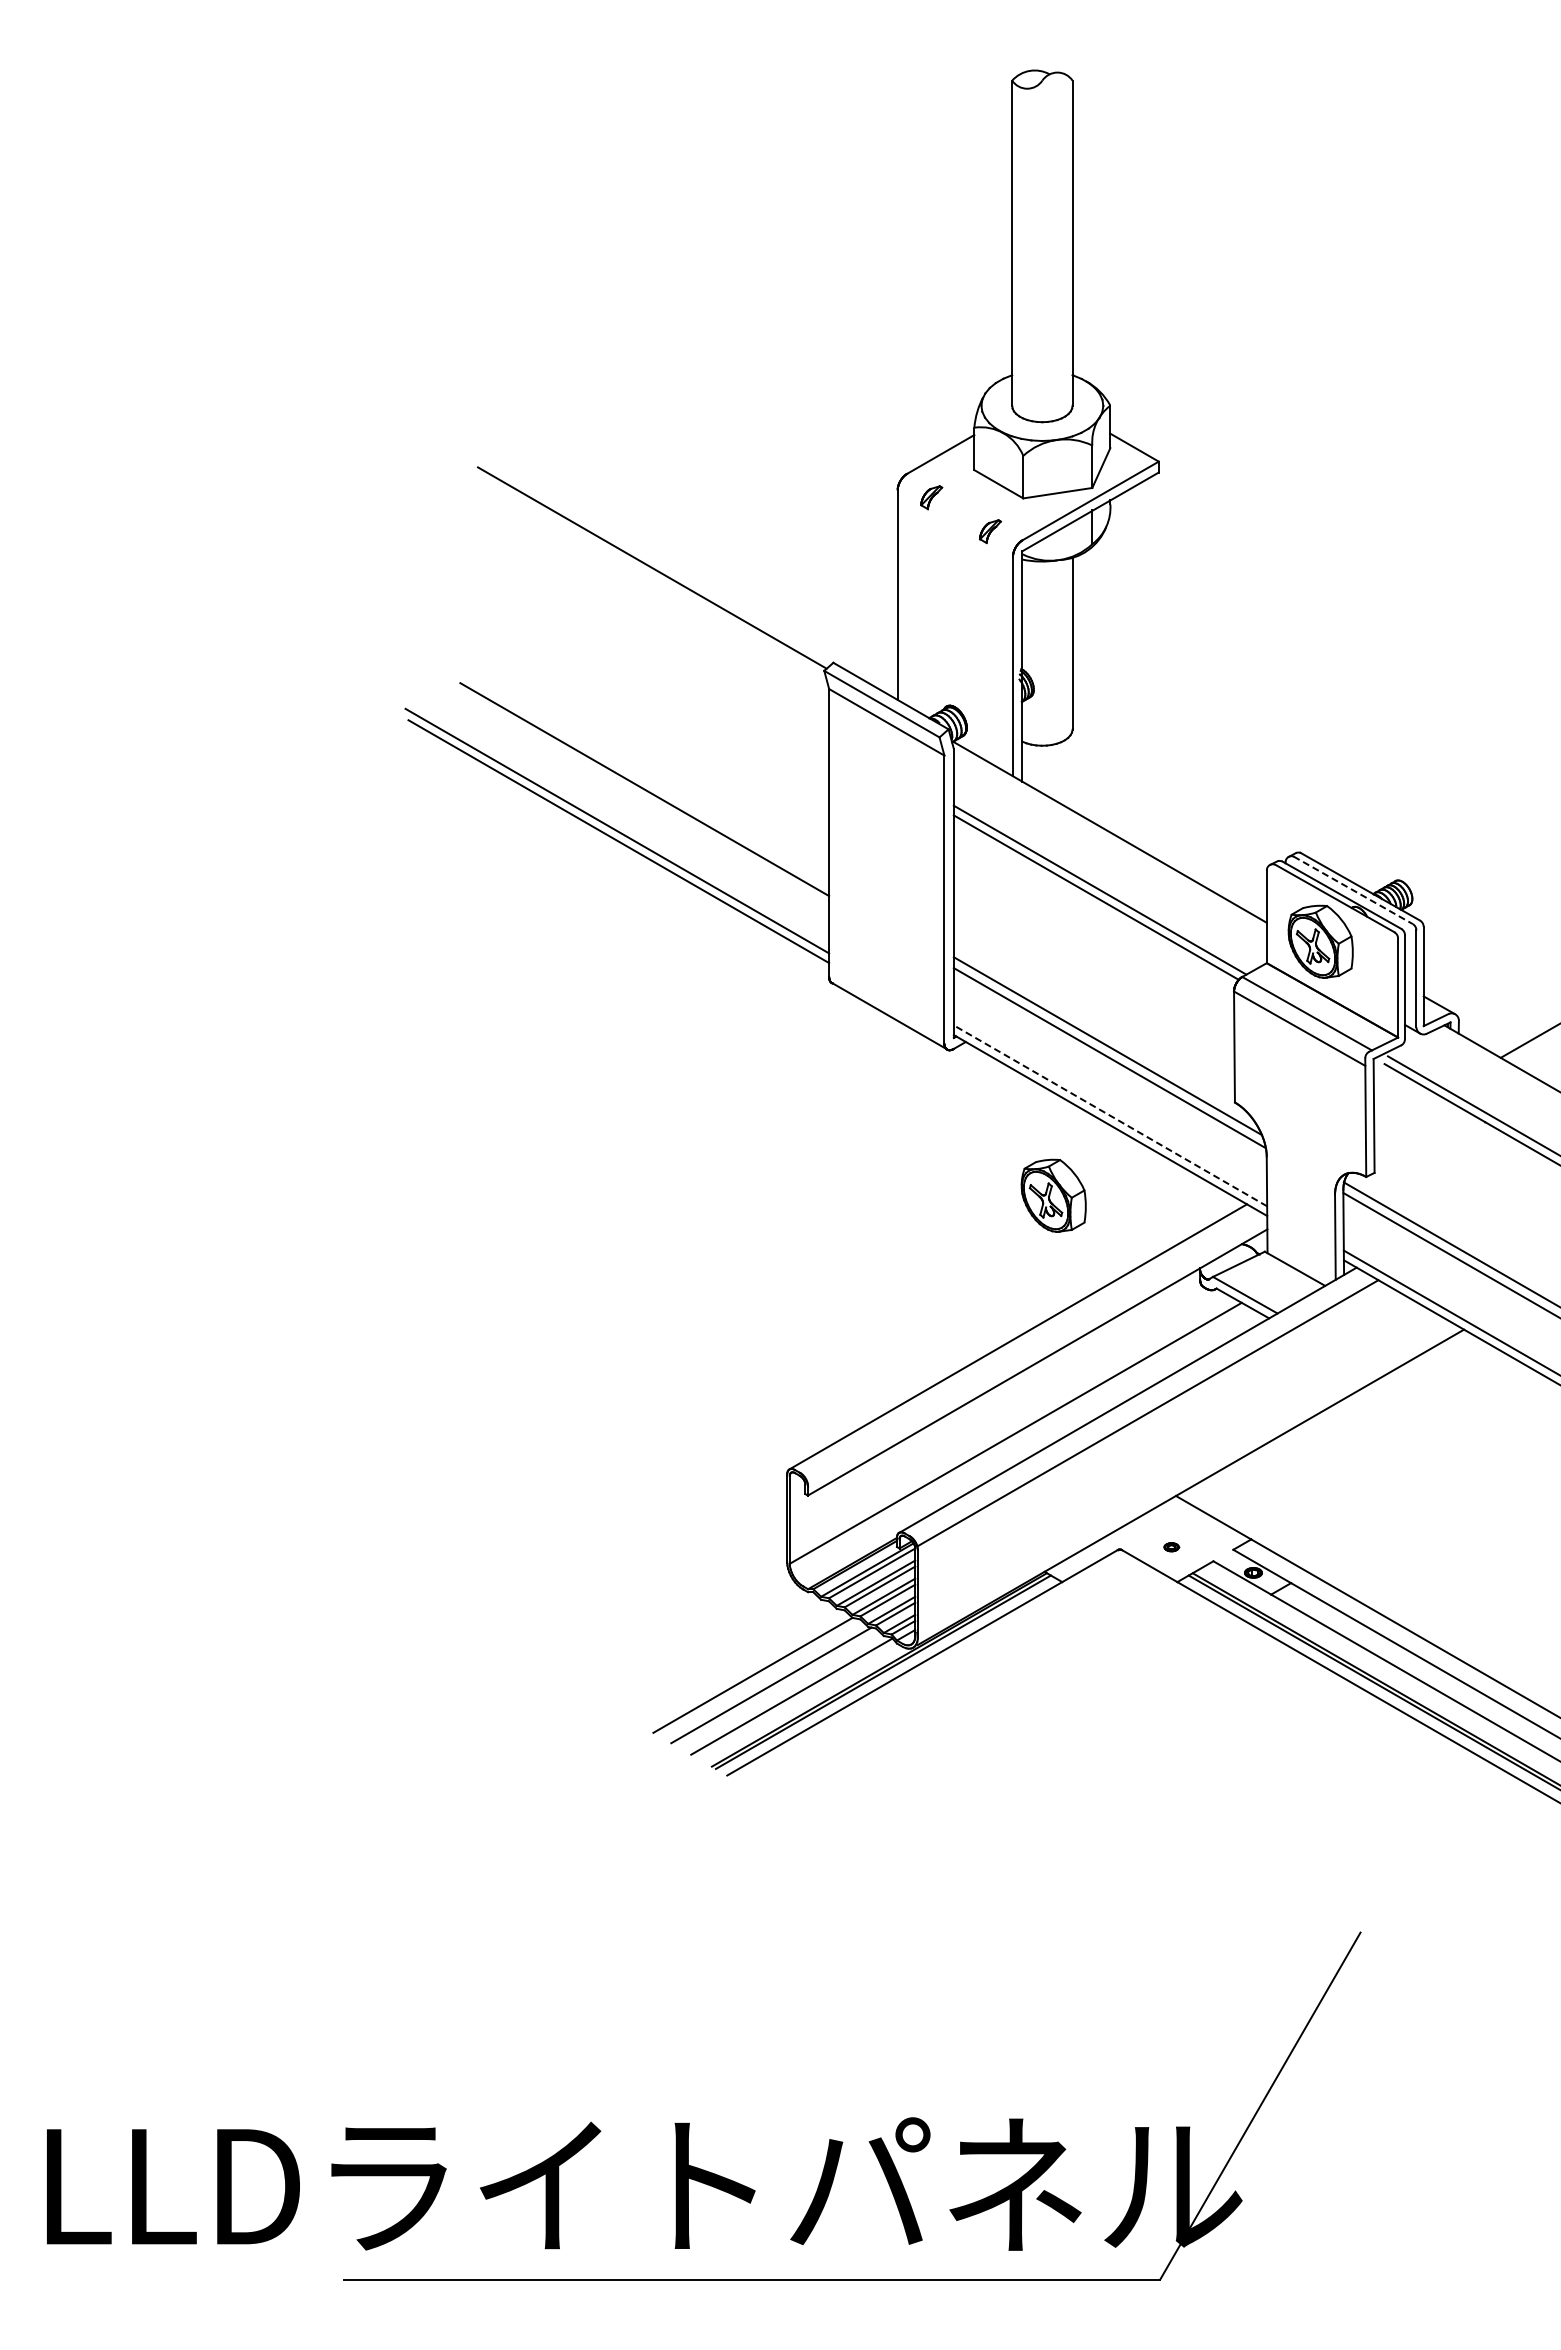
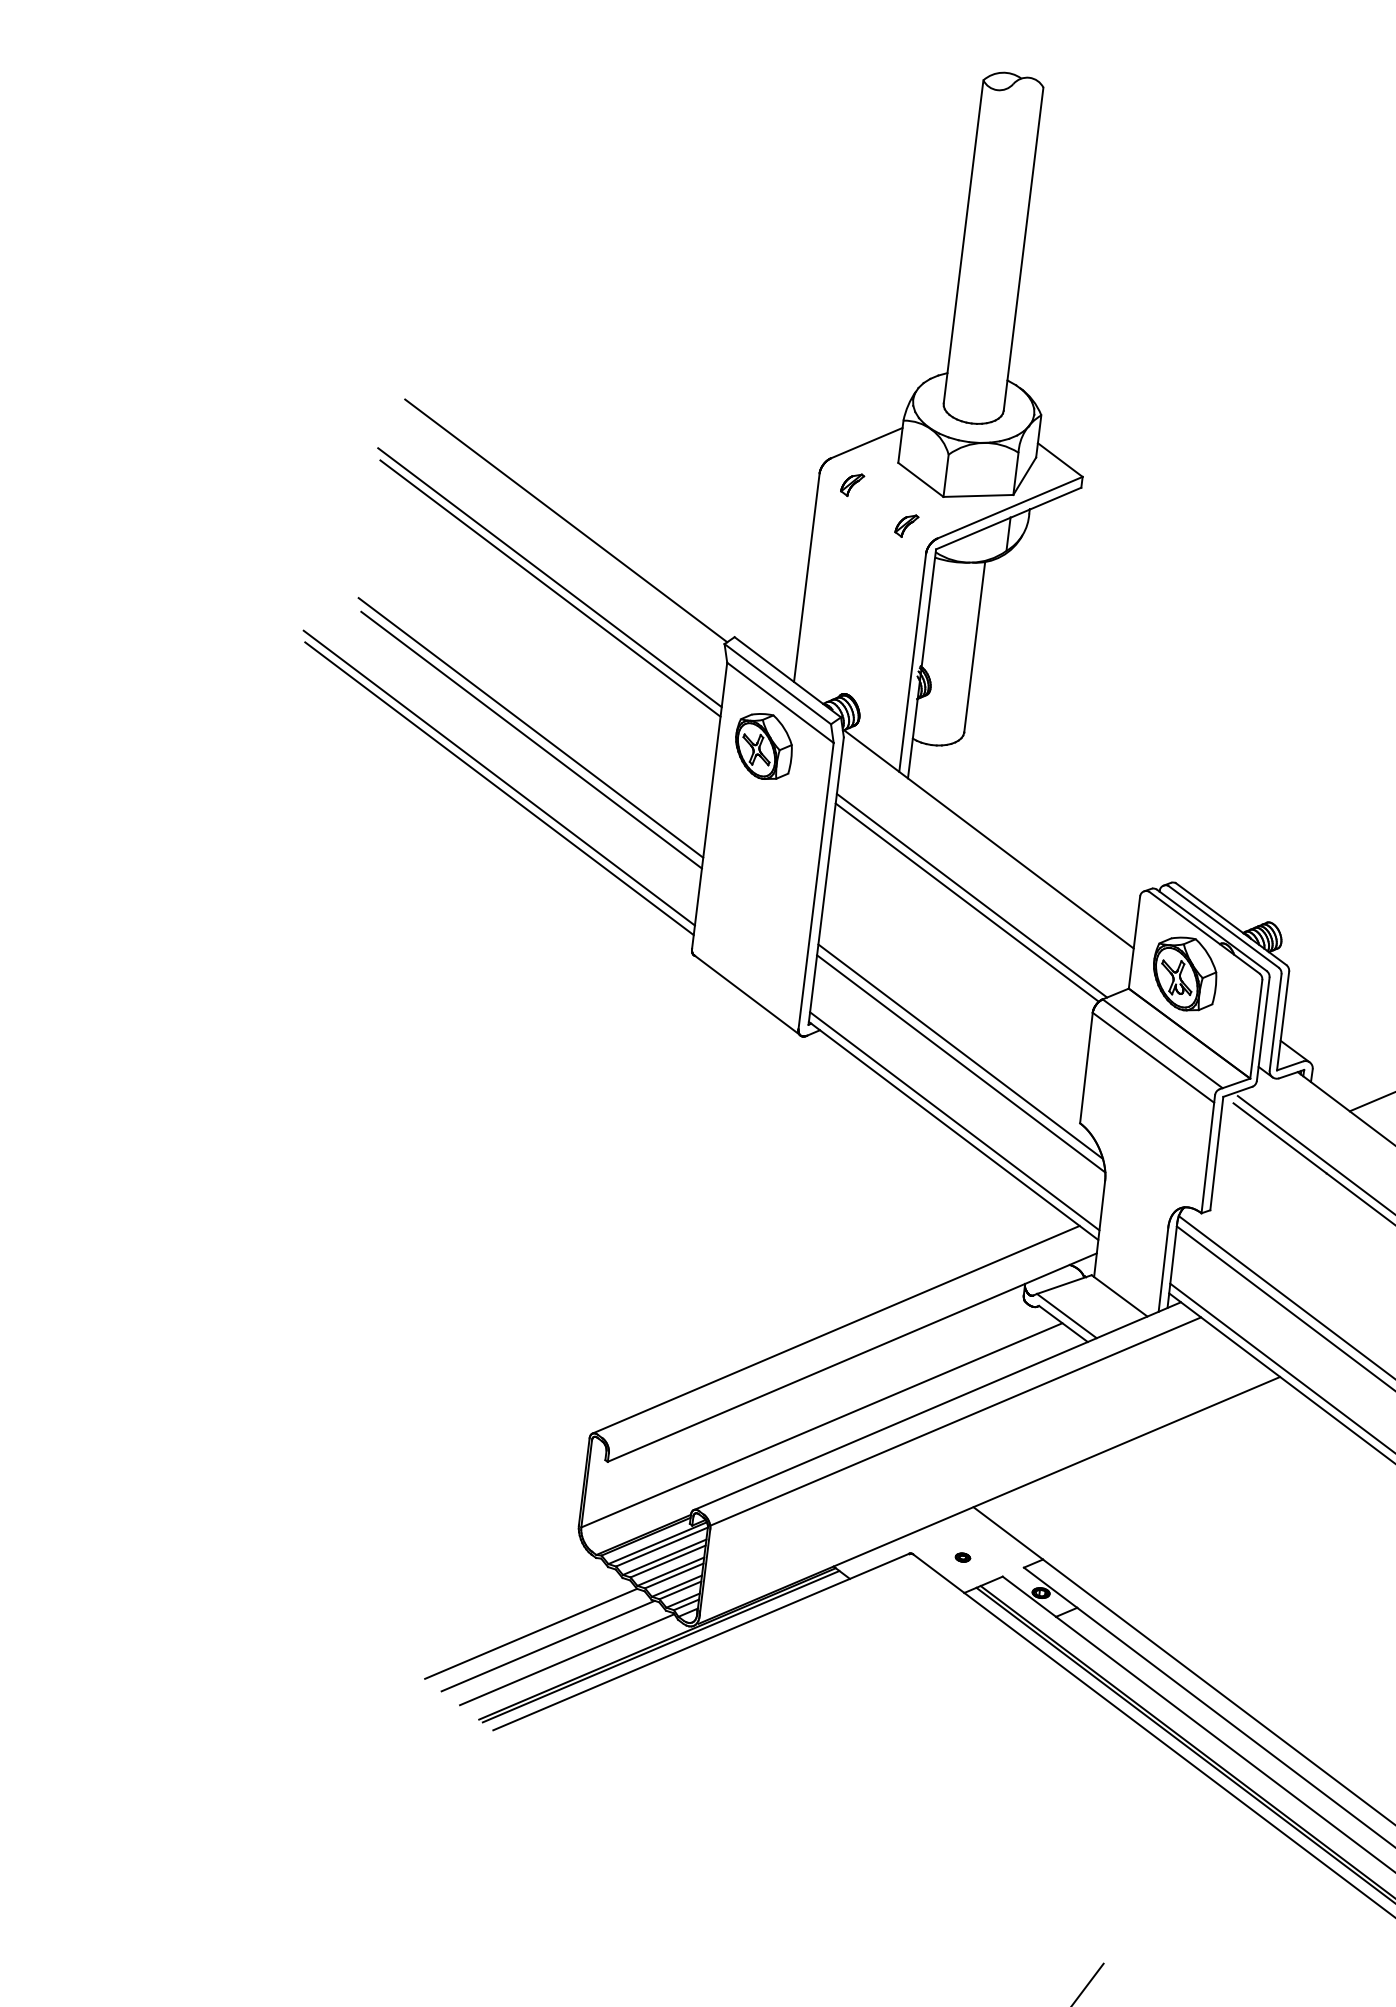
line: (643, 625) -> (550, 576), added
line: (644, 636) -> (550, 587), added
part: (875, 767) -> (763, 746), added
line: (642, 777) -> (530, 727), added
line: (1353, 890) -> (1223, 926), dashed -> solid
line: (1110, 1115) -> (954, 1120), dashed -> solid
part: (1053, 1195) -> (888, 1193), removed

